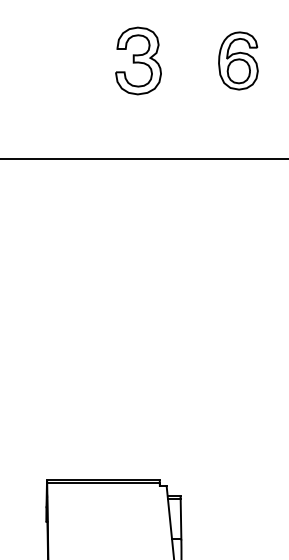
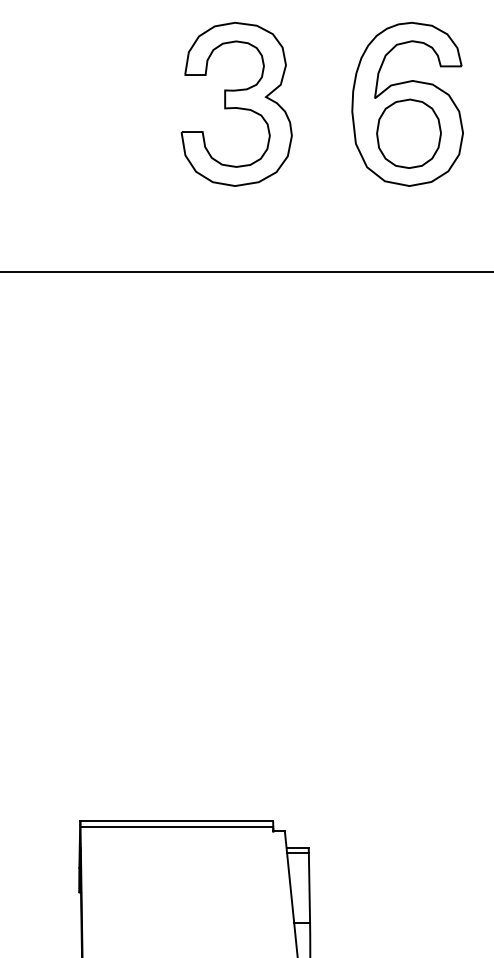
part: (138, 60) -> (236, 103), size x1.43
part: (238, 60) -> (407, 103), size x1.67

